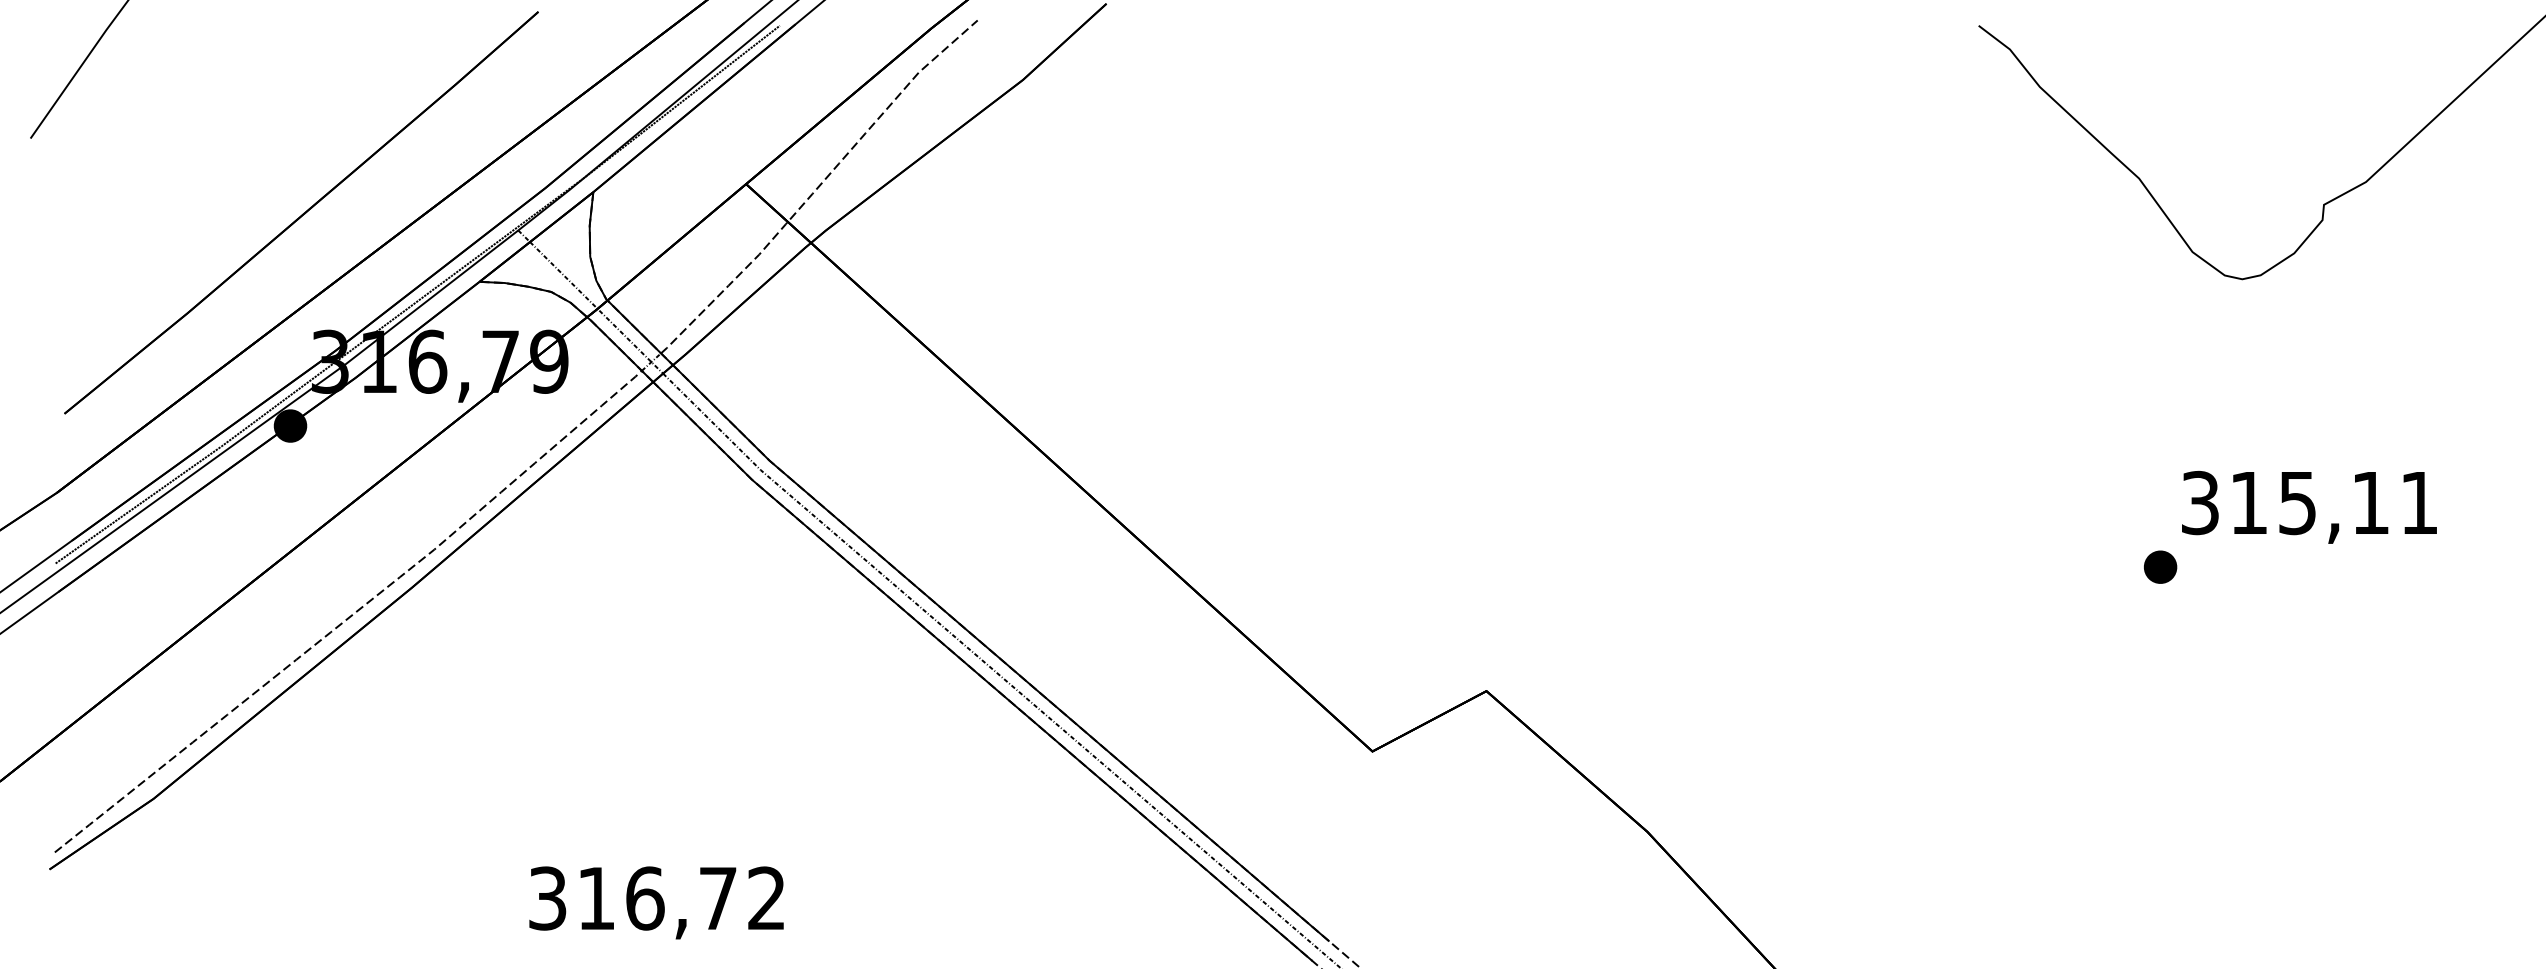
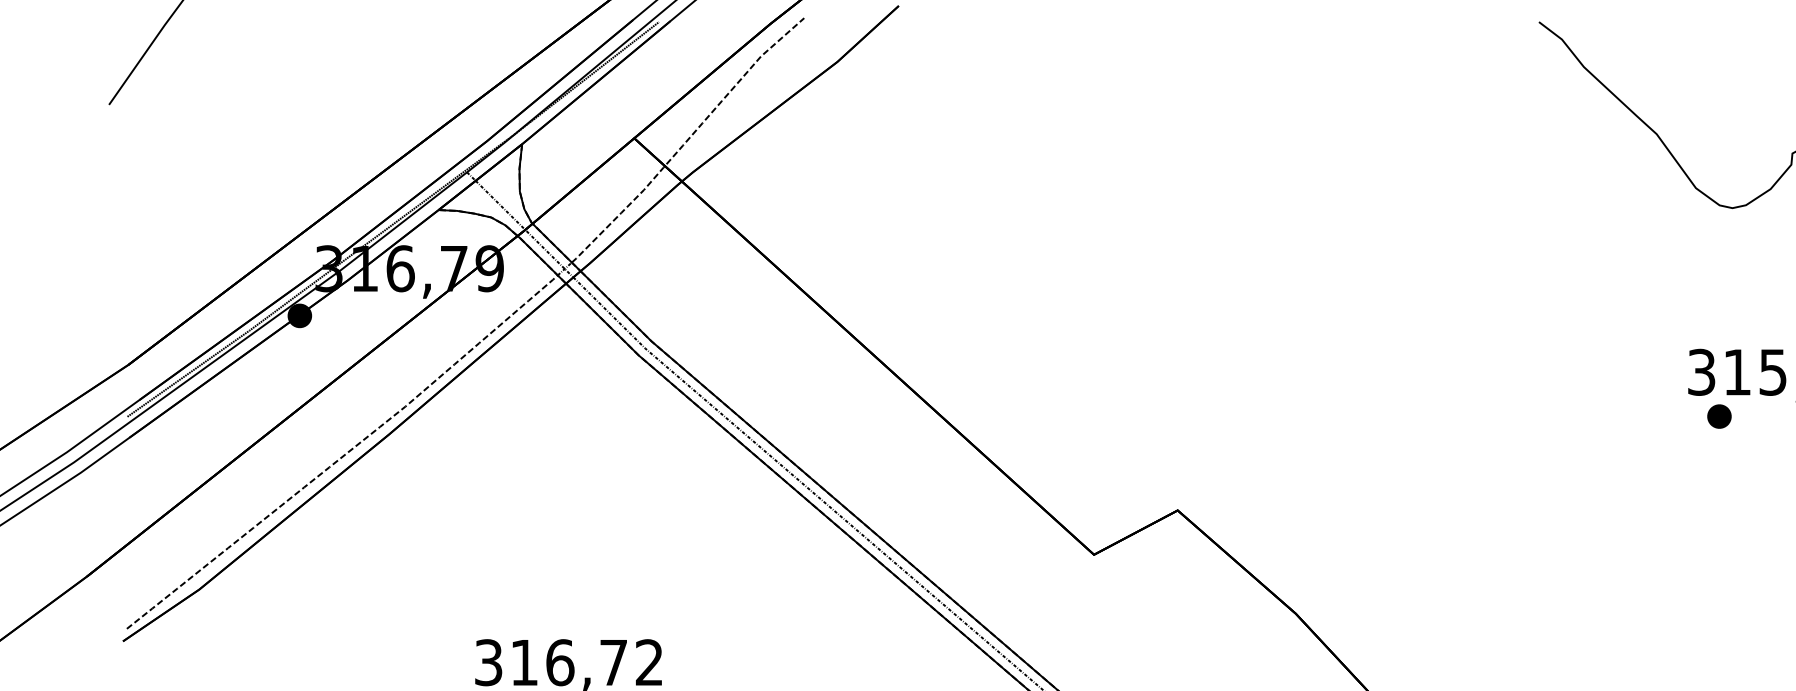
part: (301, 212) -> (307, 159), removed
part: (2160, 566) -> (1719, 416), moved

